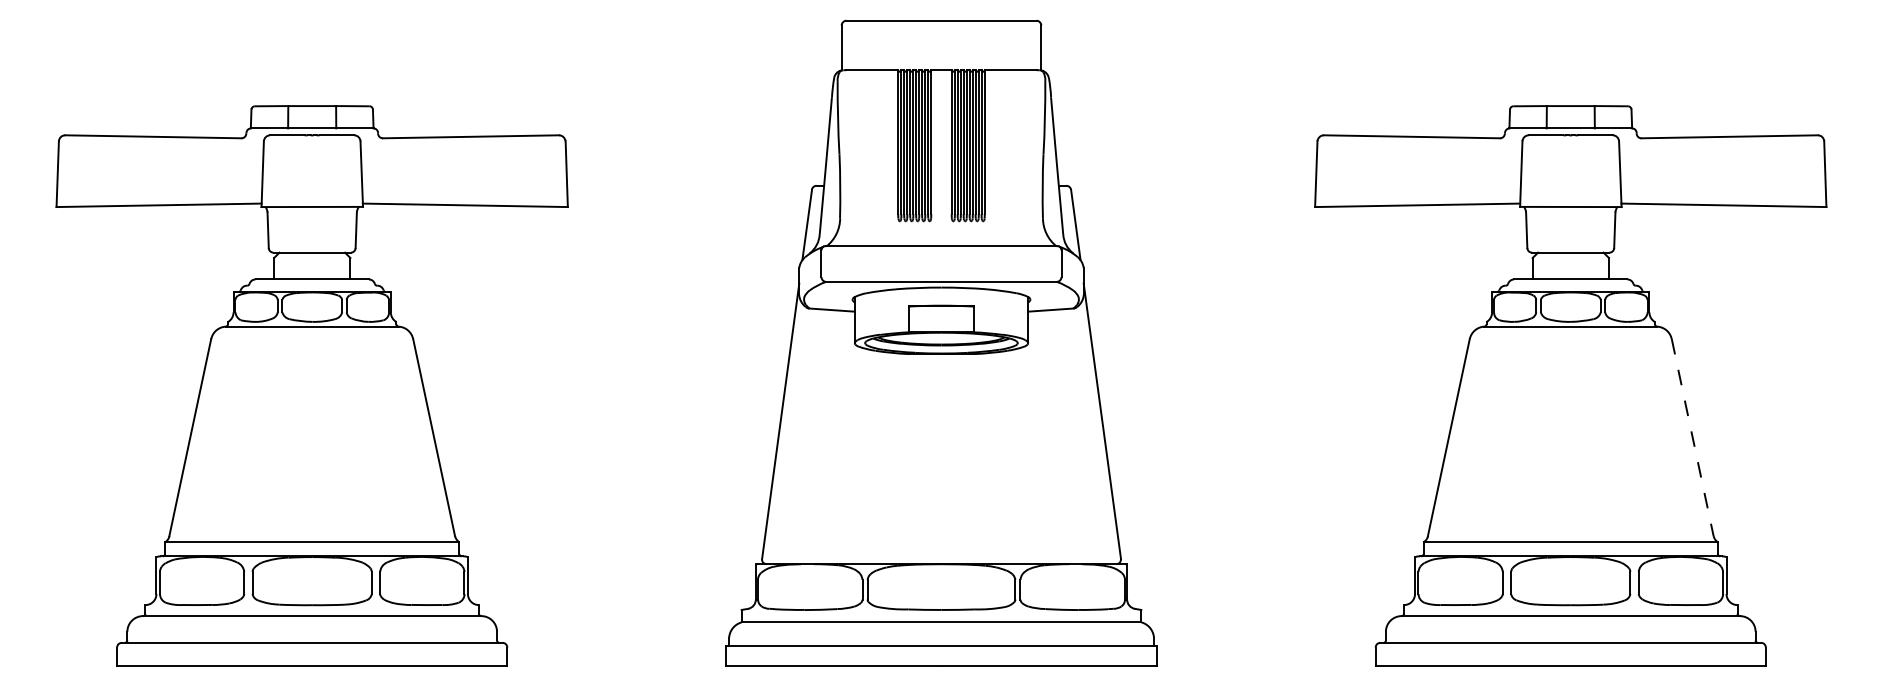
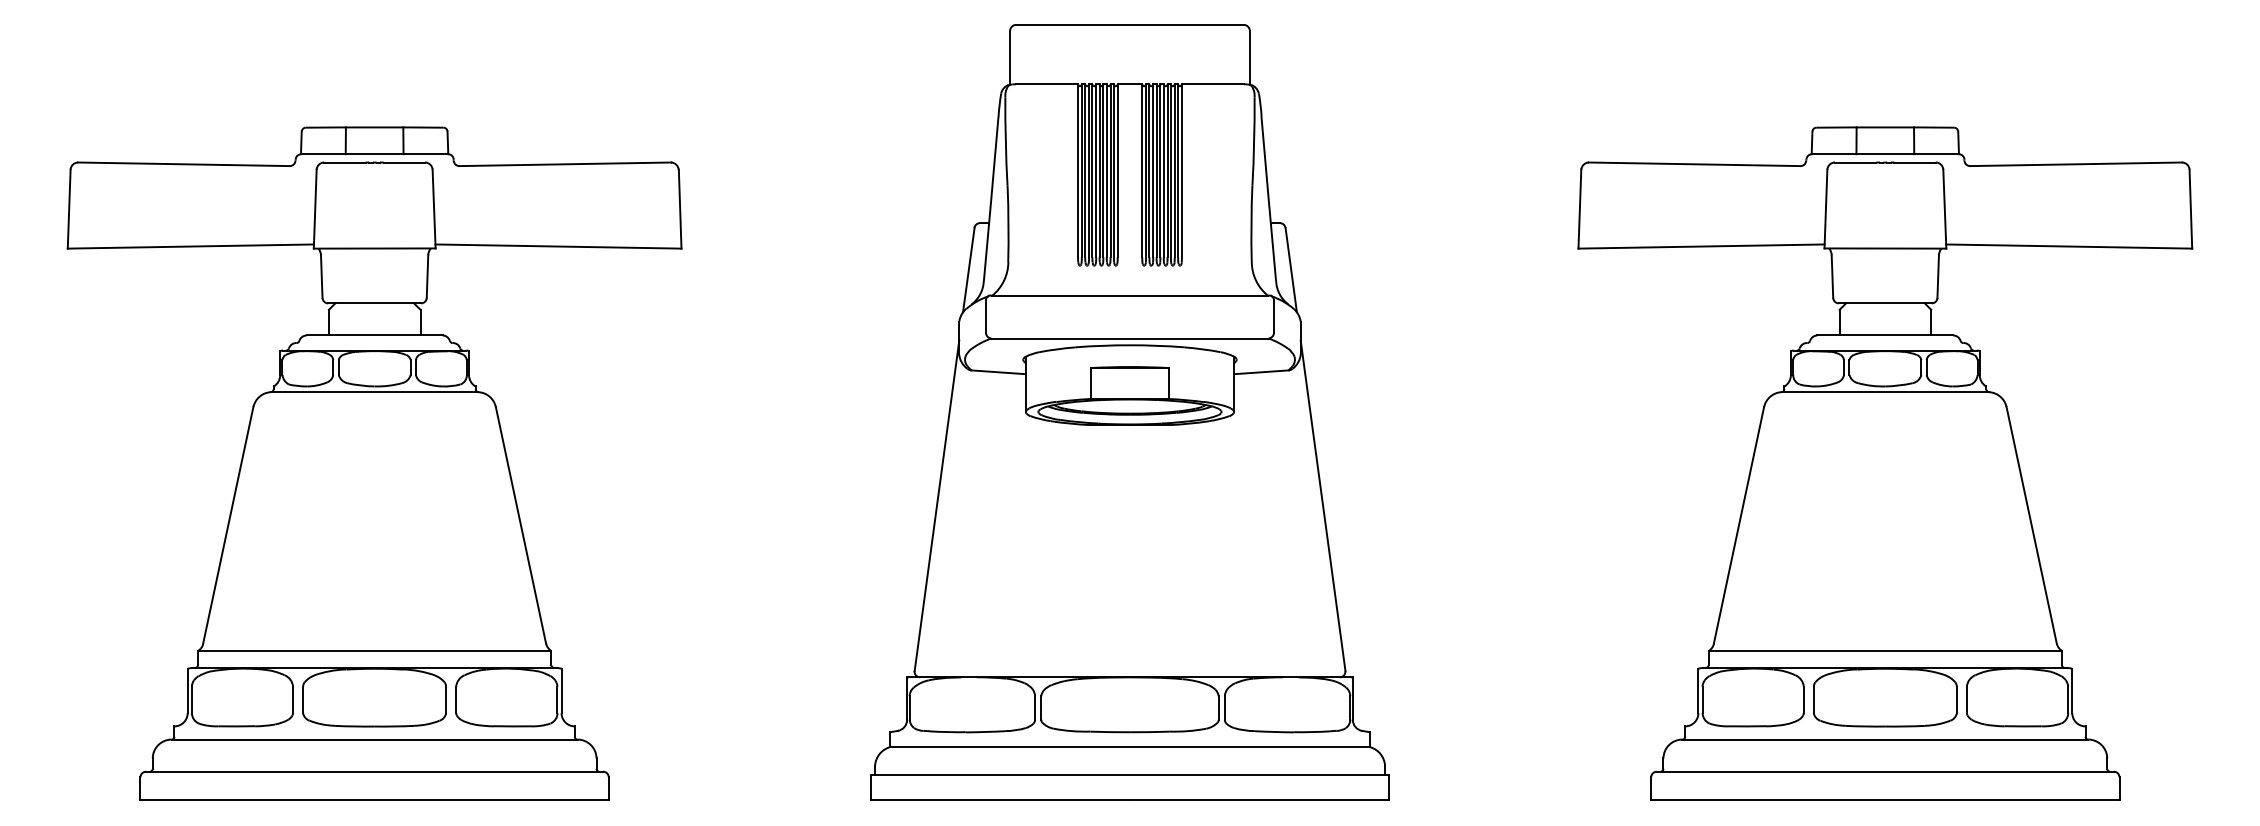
line: (1692, 437) -> (2031, 525), dashed -> solid

